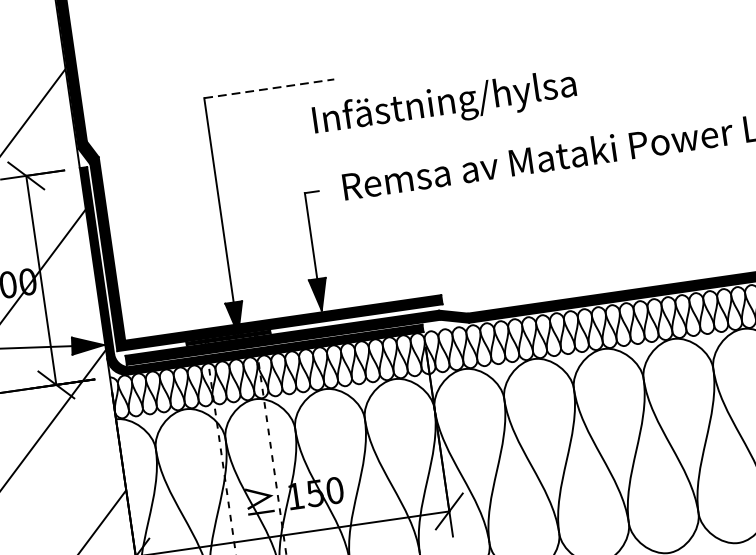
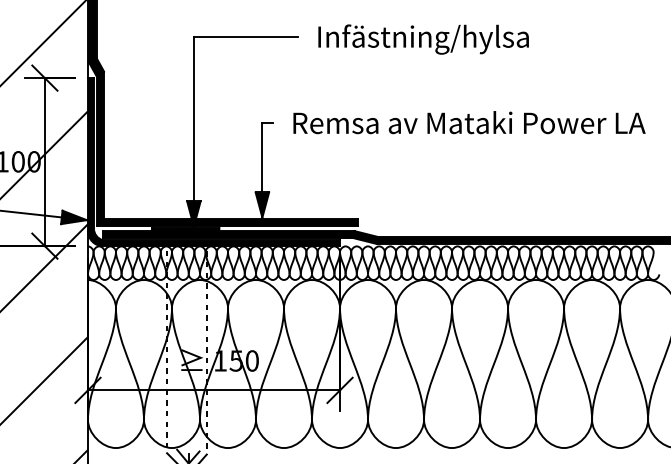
line: (269, 89) -> (246, 37), dashed -> solid
text: (444, 104) -> (423, 39), moved

